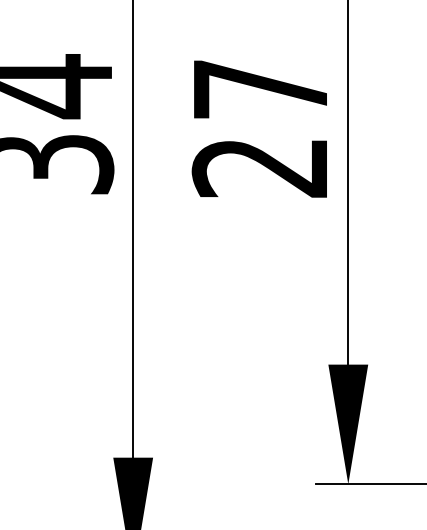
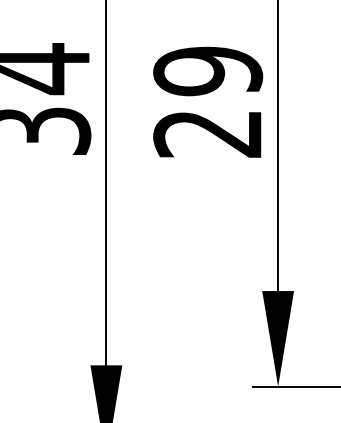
text: (261, 89) -> (208, 71), 27 -> 29

